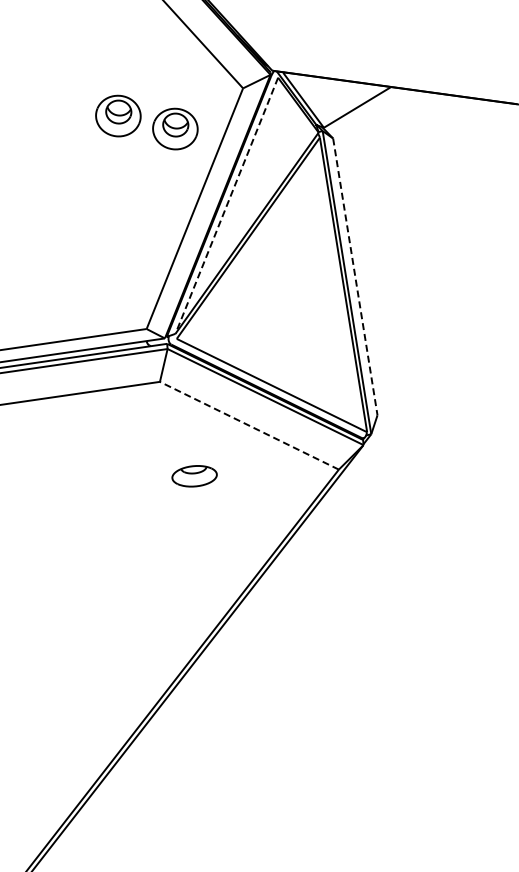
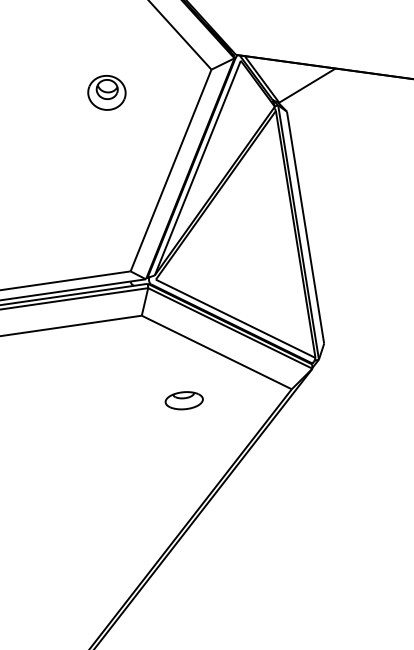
part: (175, 128) -> (154, 103), removed
line: (226, 205) -> (197, 167), dashed -> solid
line: (355, 277) -> (305, 228), dashed -> solid
line: (249, 425) -> (216, 352), dashed -> solid
part: (194, 476) -> (184, 400), moved

